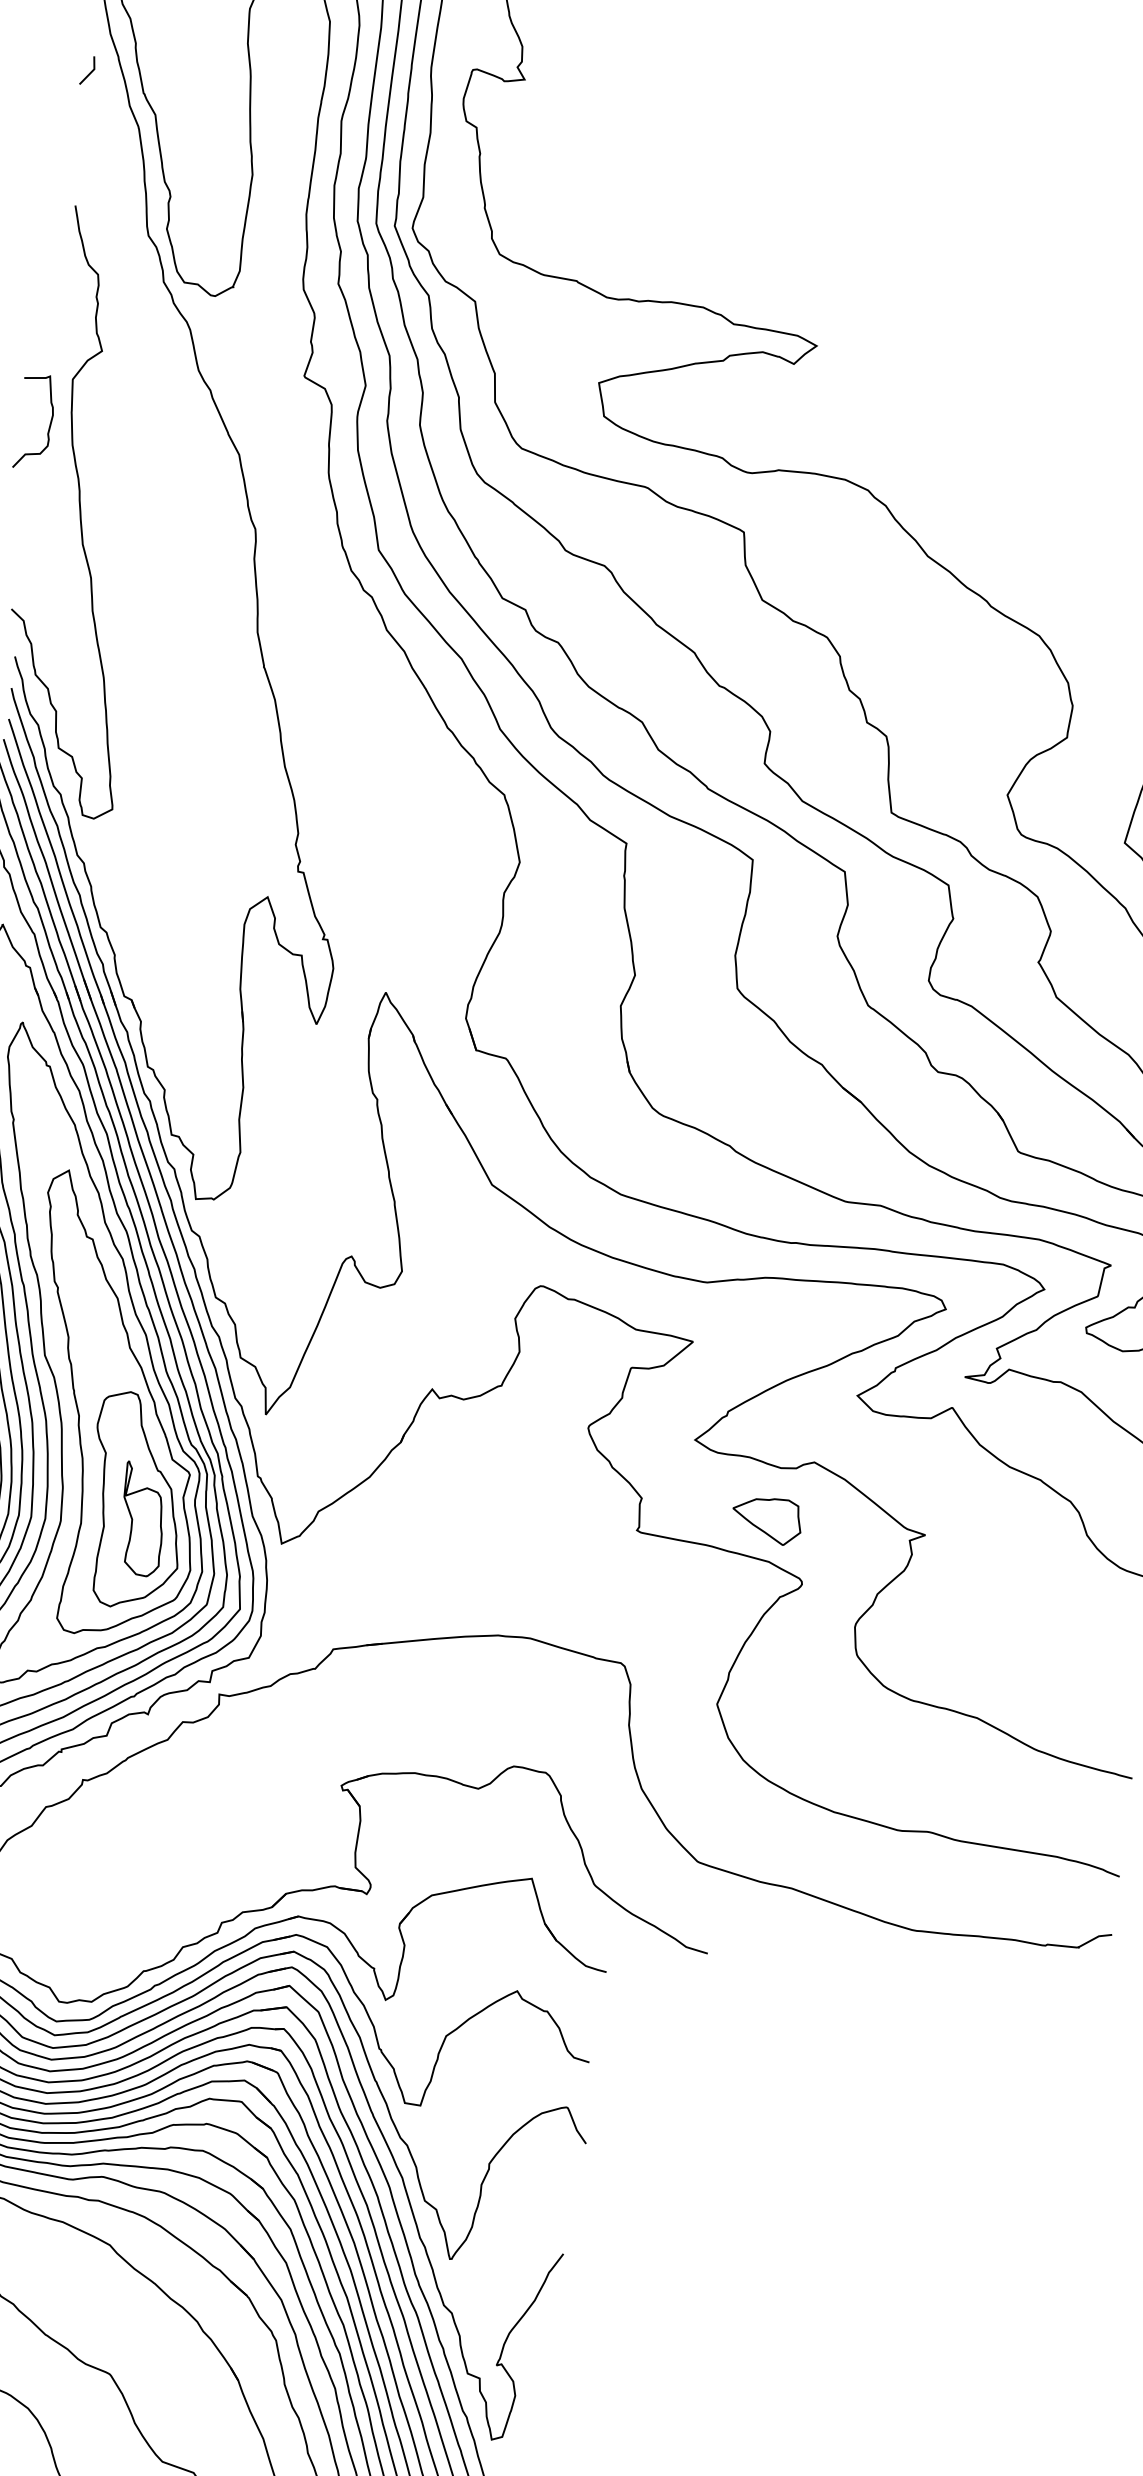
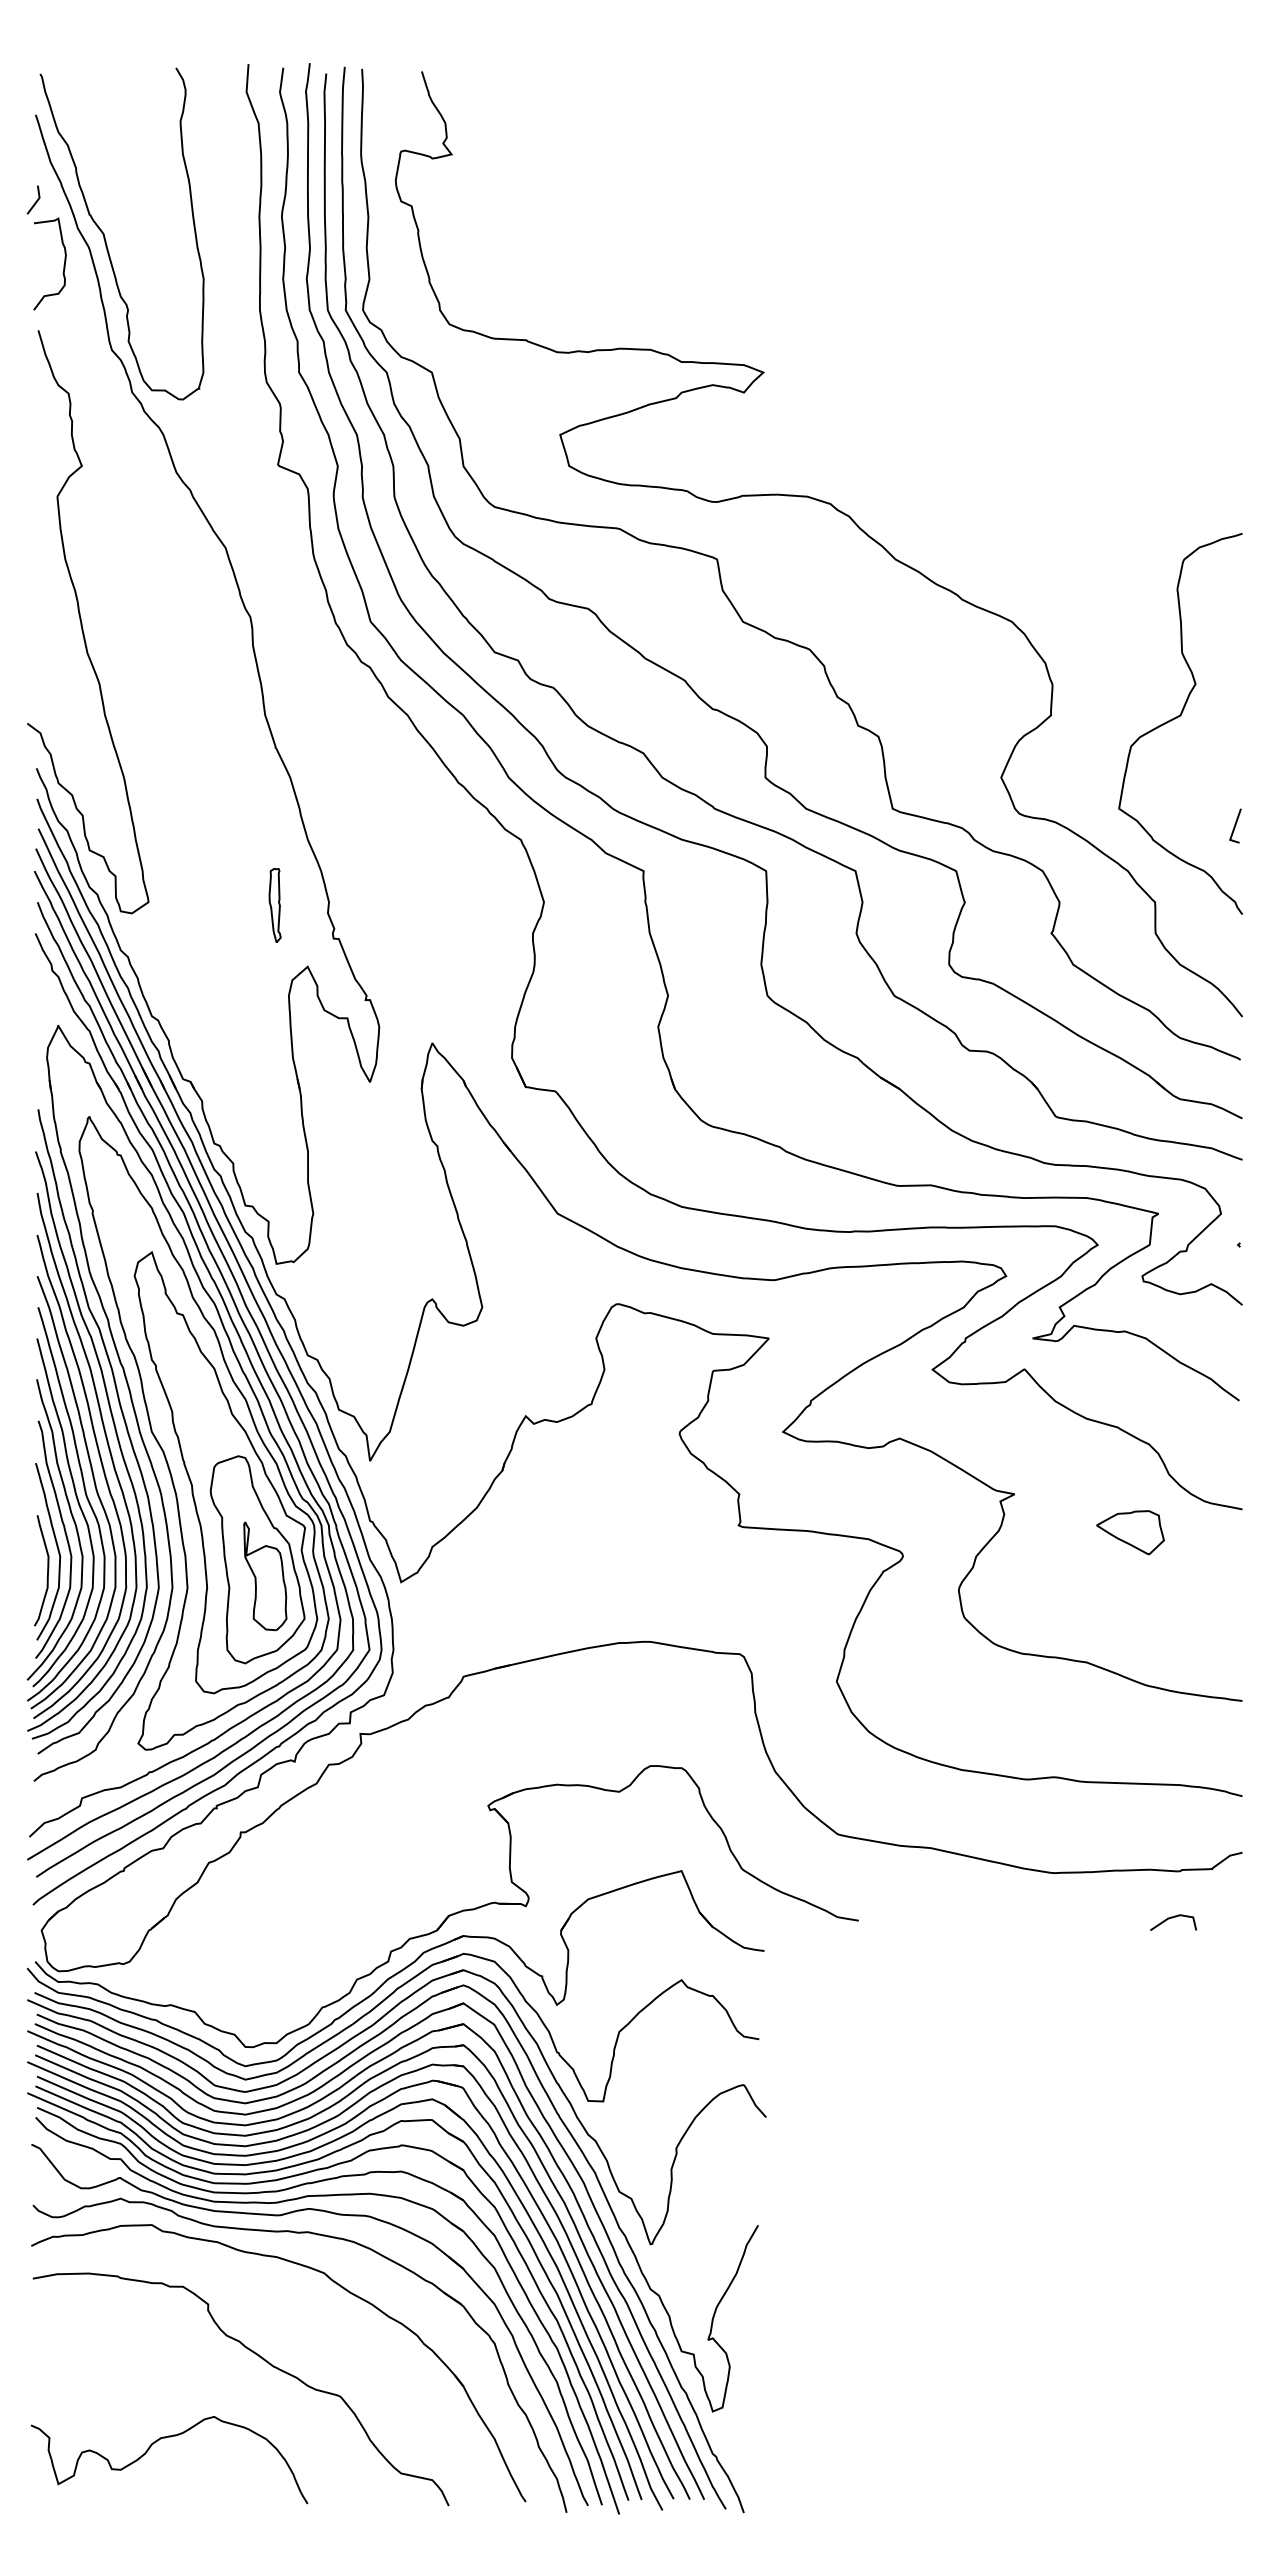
curve: (49, 424) -> (63, 264), moved
part: (241, 829) -> (274, 905), added
part: (766, 1520) -> (1130, 1532), moved
line: (1031, 1993) -> (1172, 1918), added

